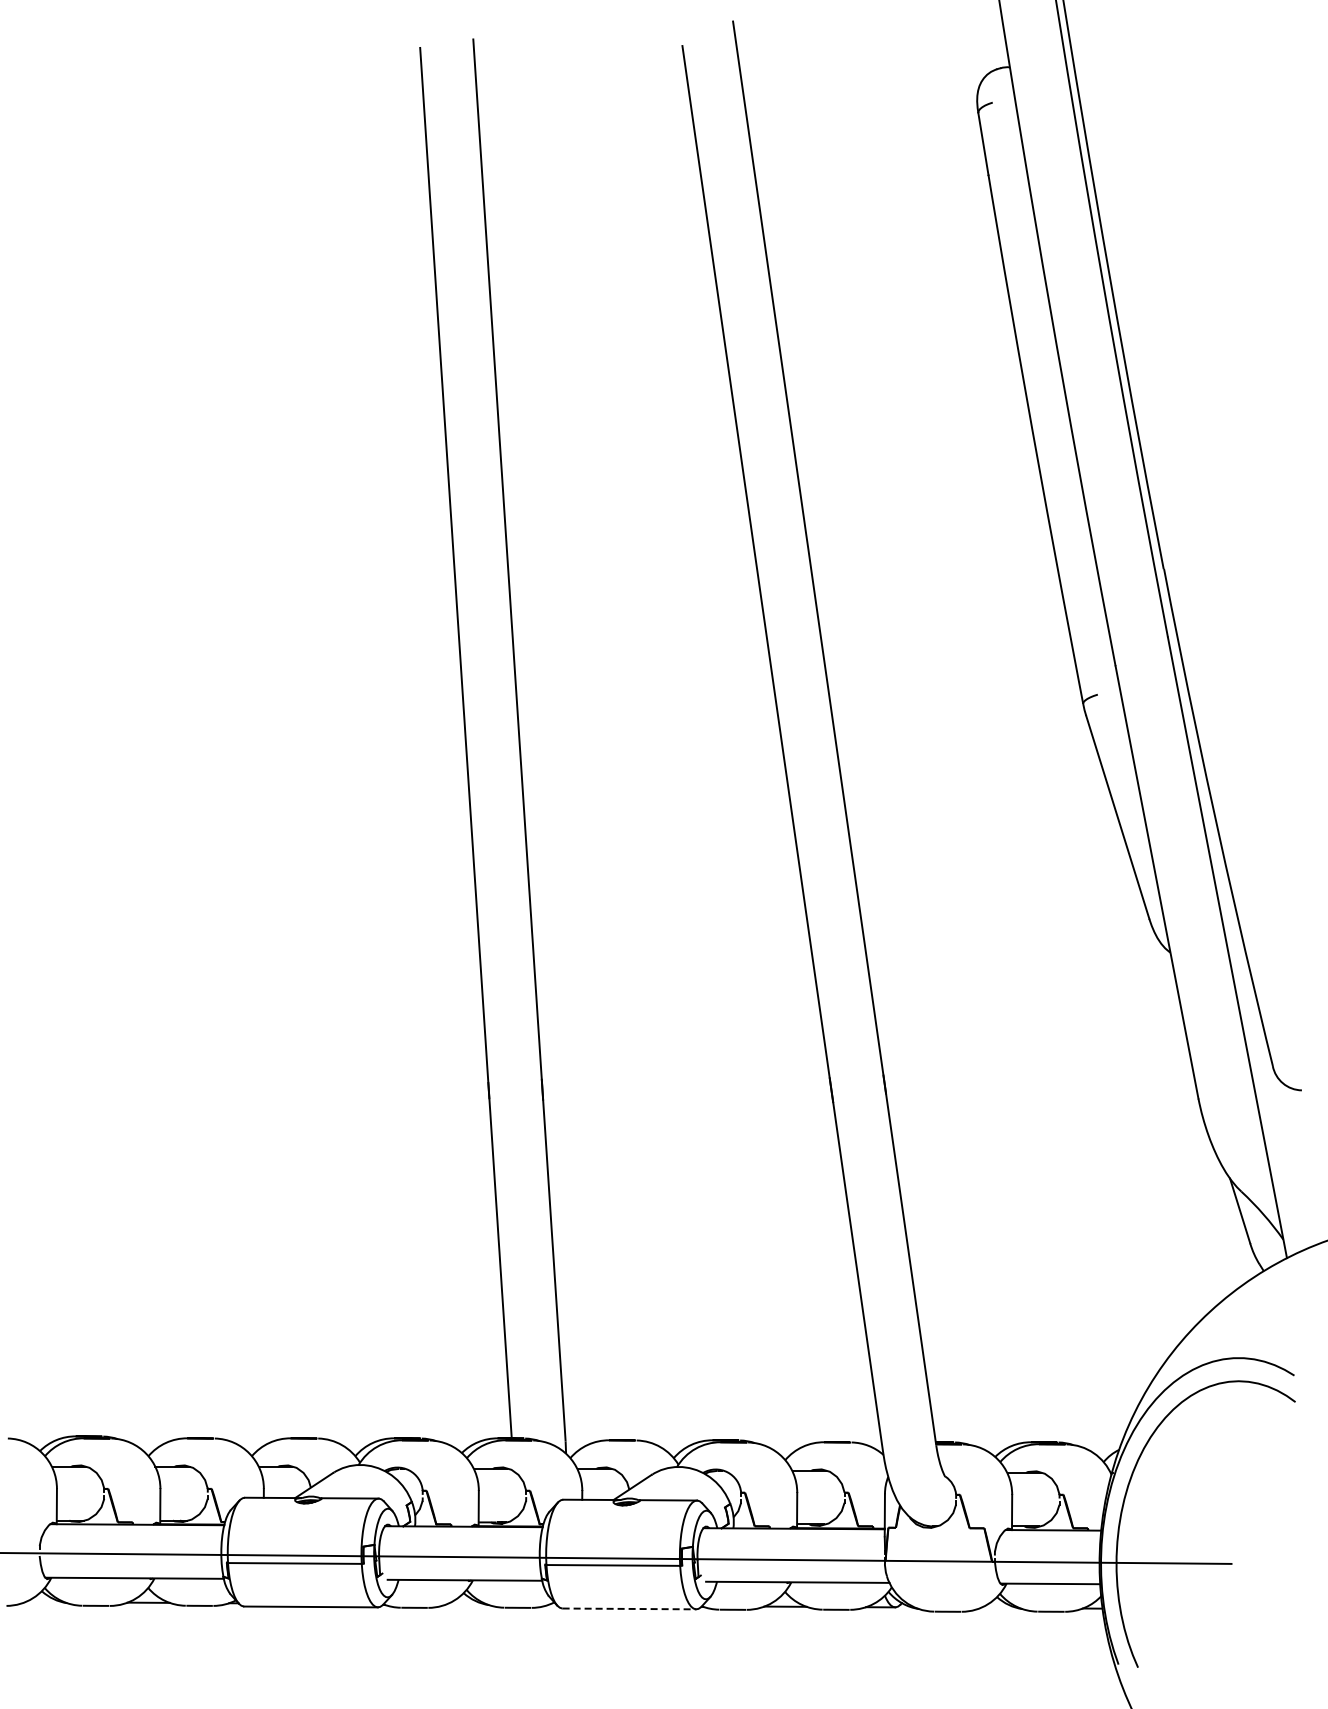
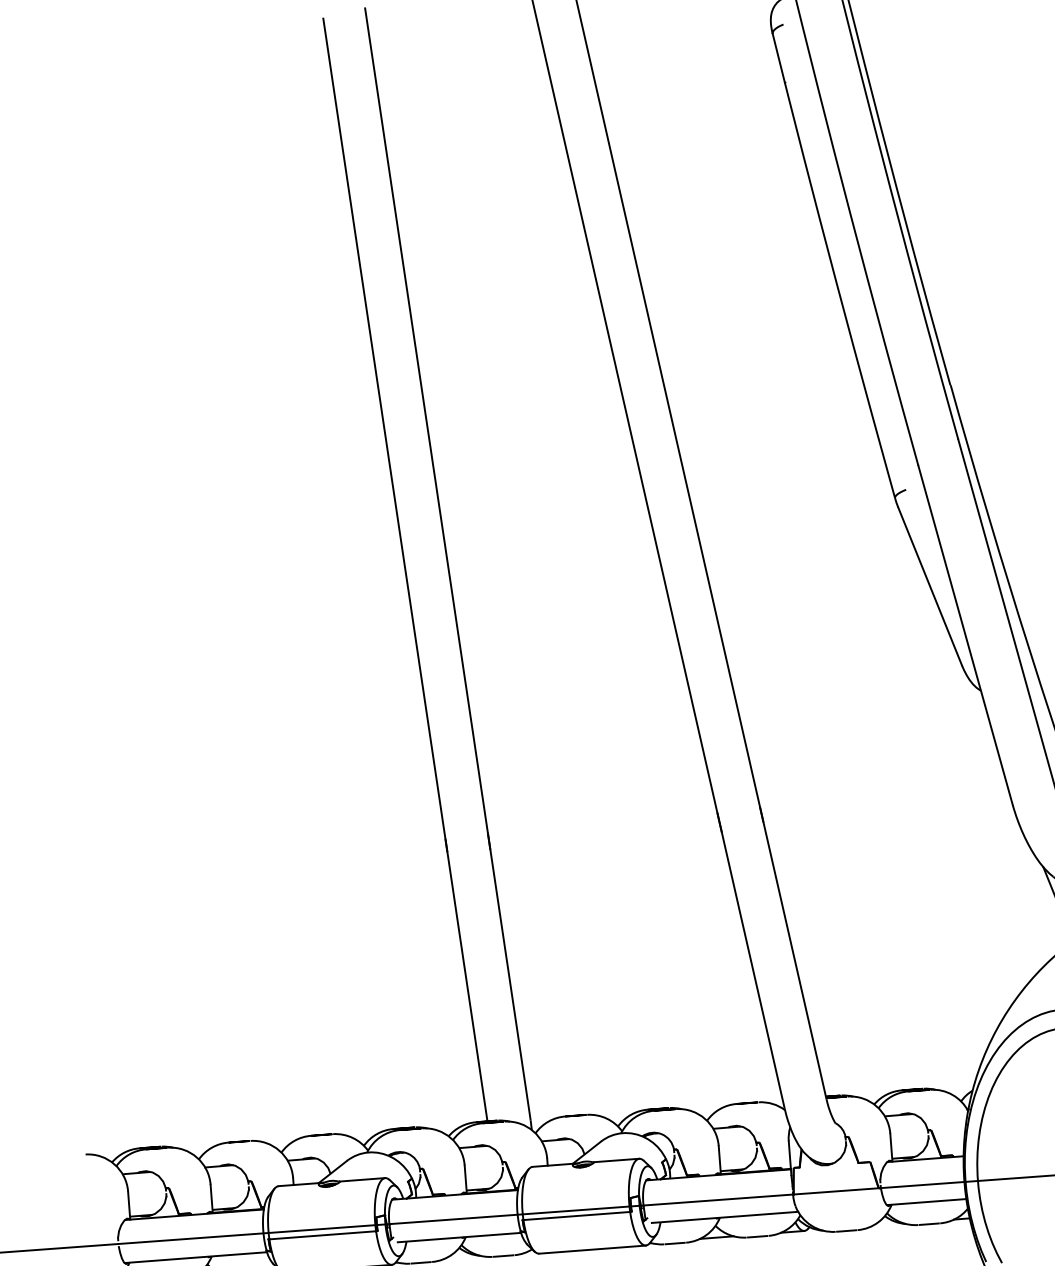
line: (629, 1608) -> (592, 1249), dashed -> solid

